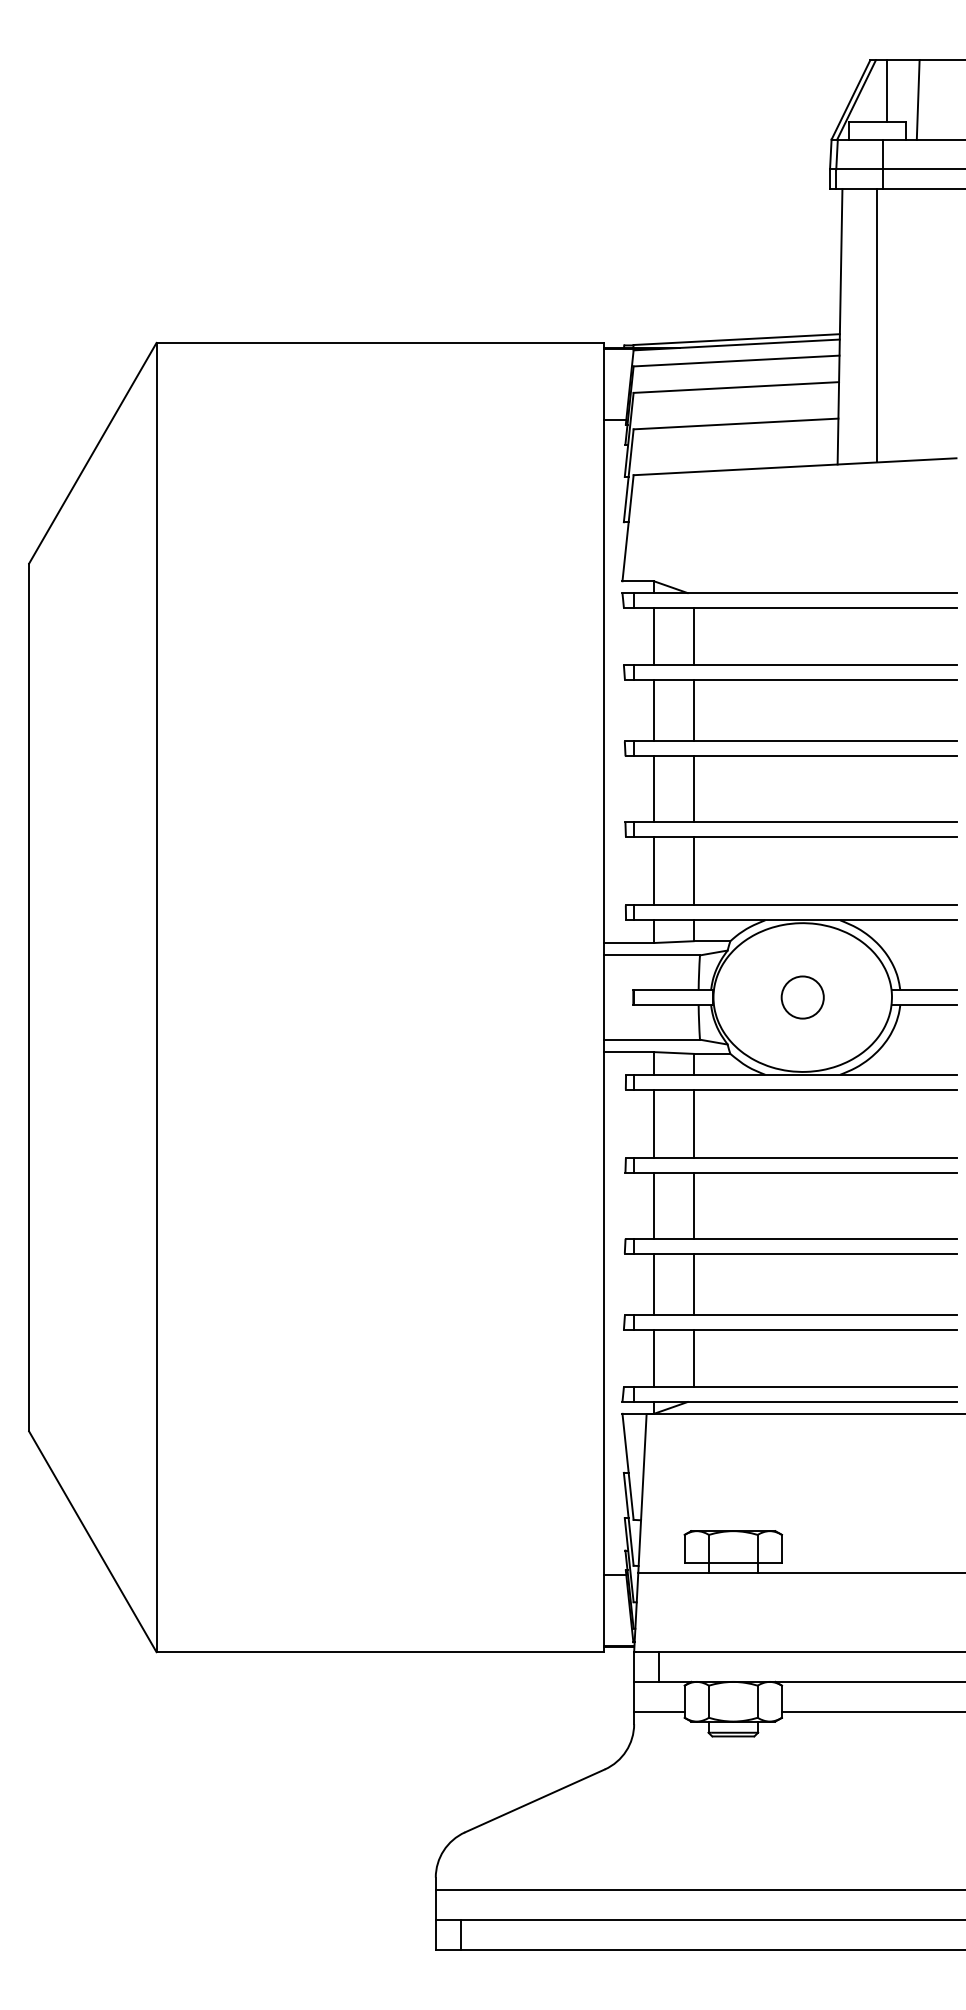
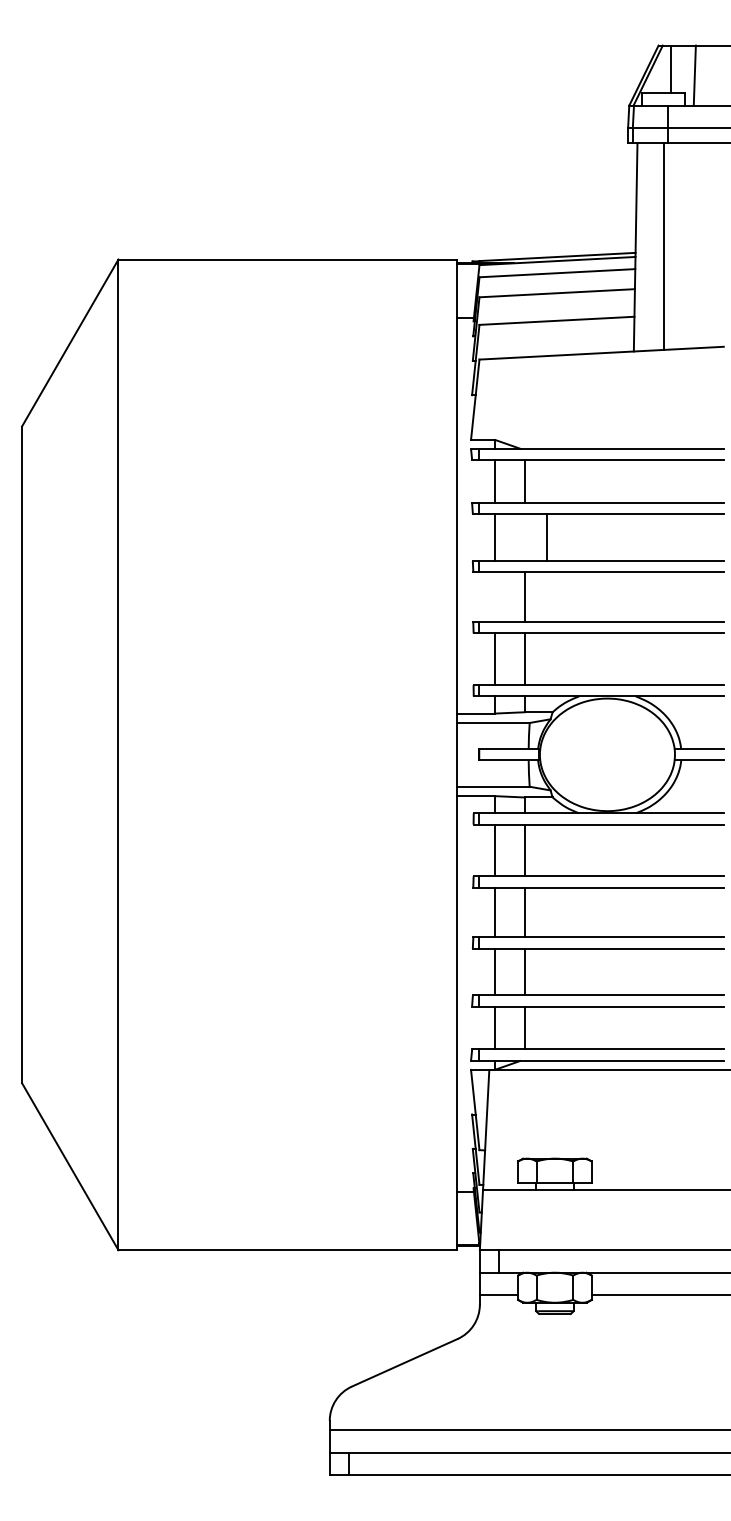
line: (693, 710) -> (546, 537), moved
line: (653, 789) -> (494, 597), removed
circle: (802, 997) -> (607, 754), removed

